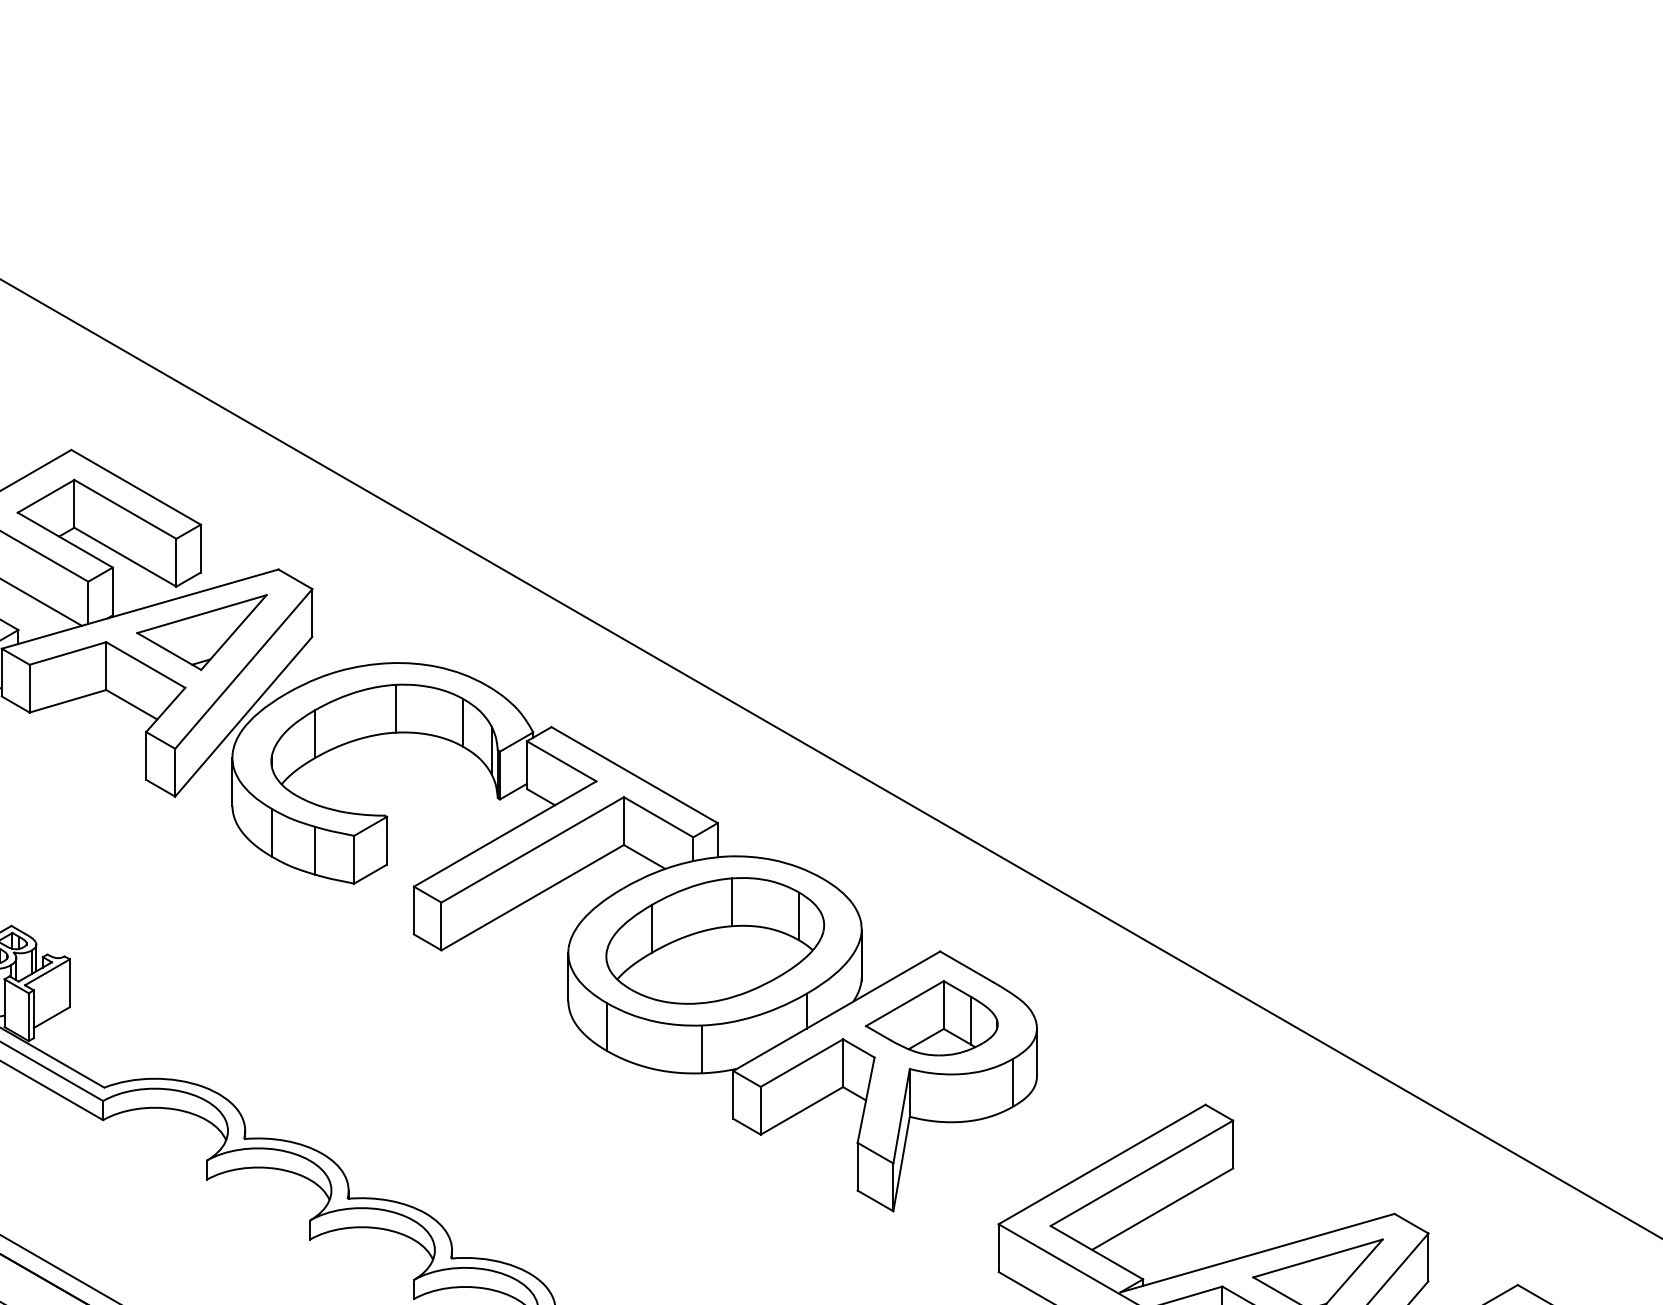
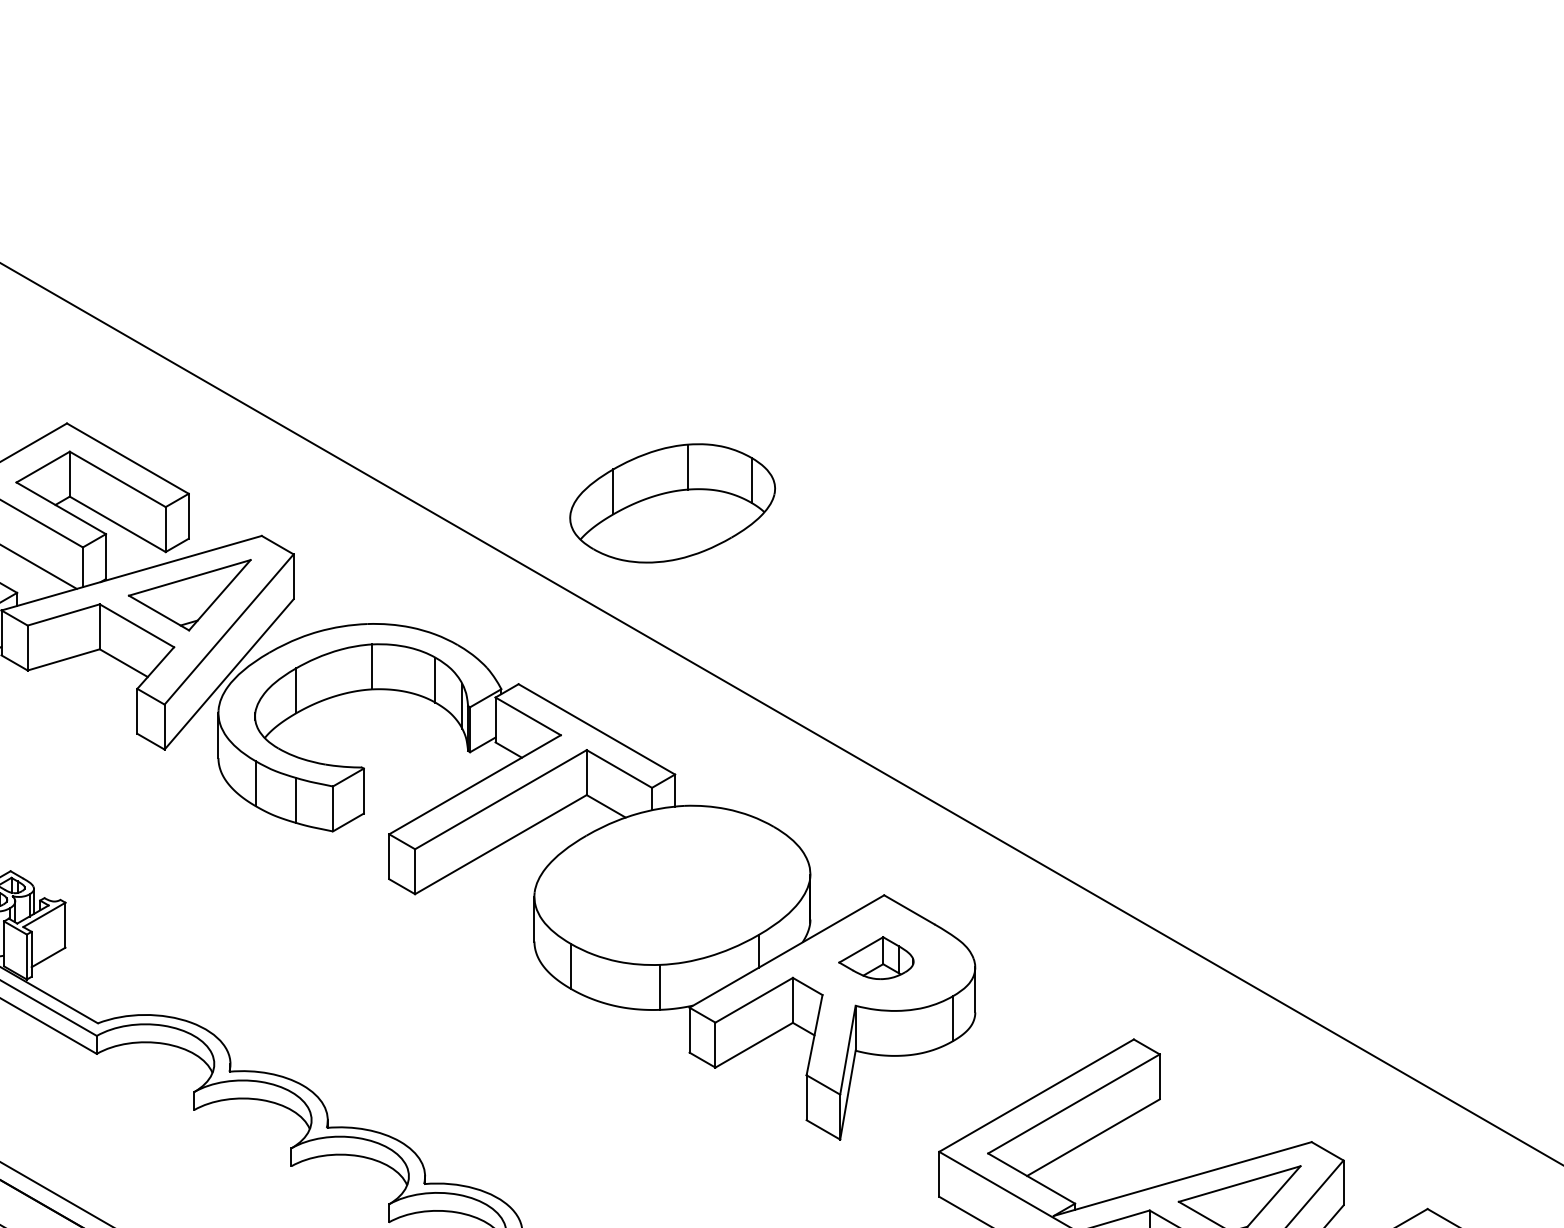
part: (715, 940) -> (672, 502), moved
part: (931, 1018) -> (876, 958), size x0.6

